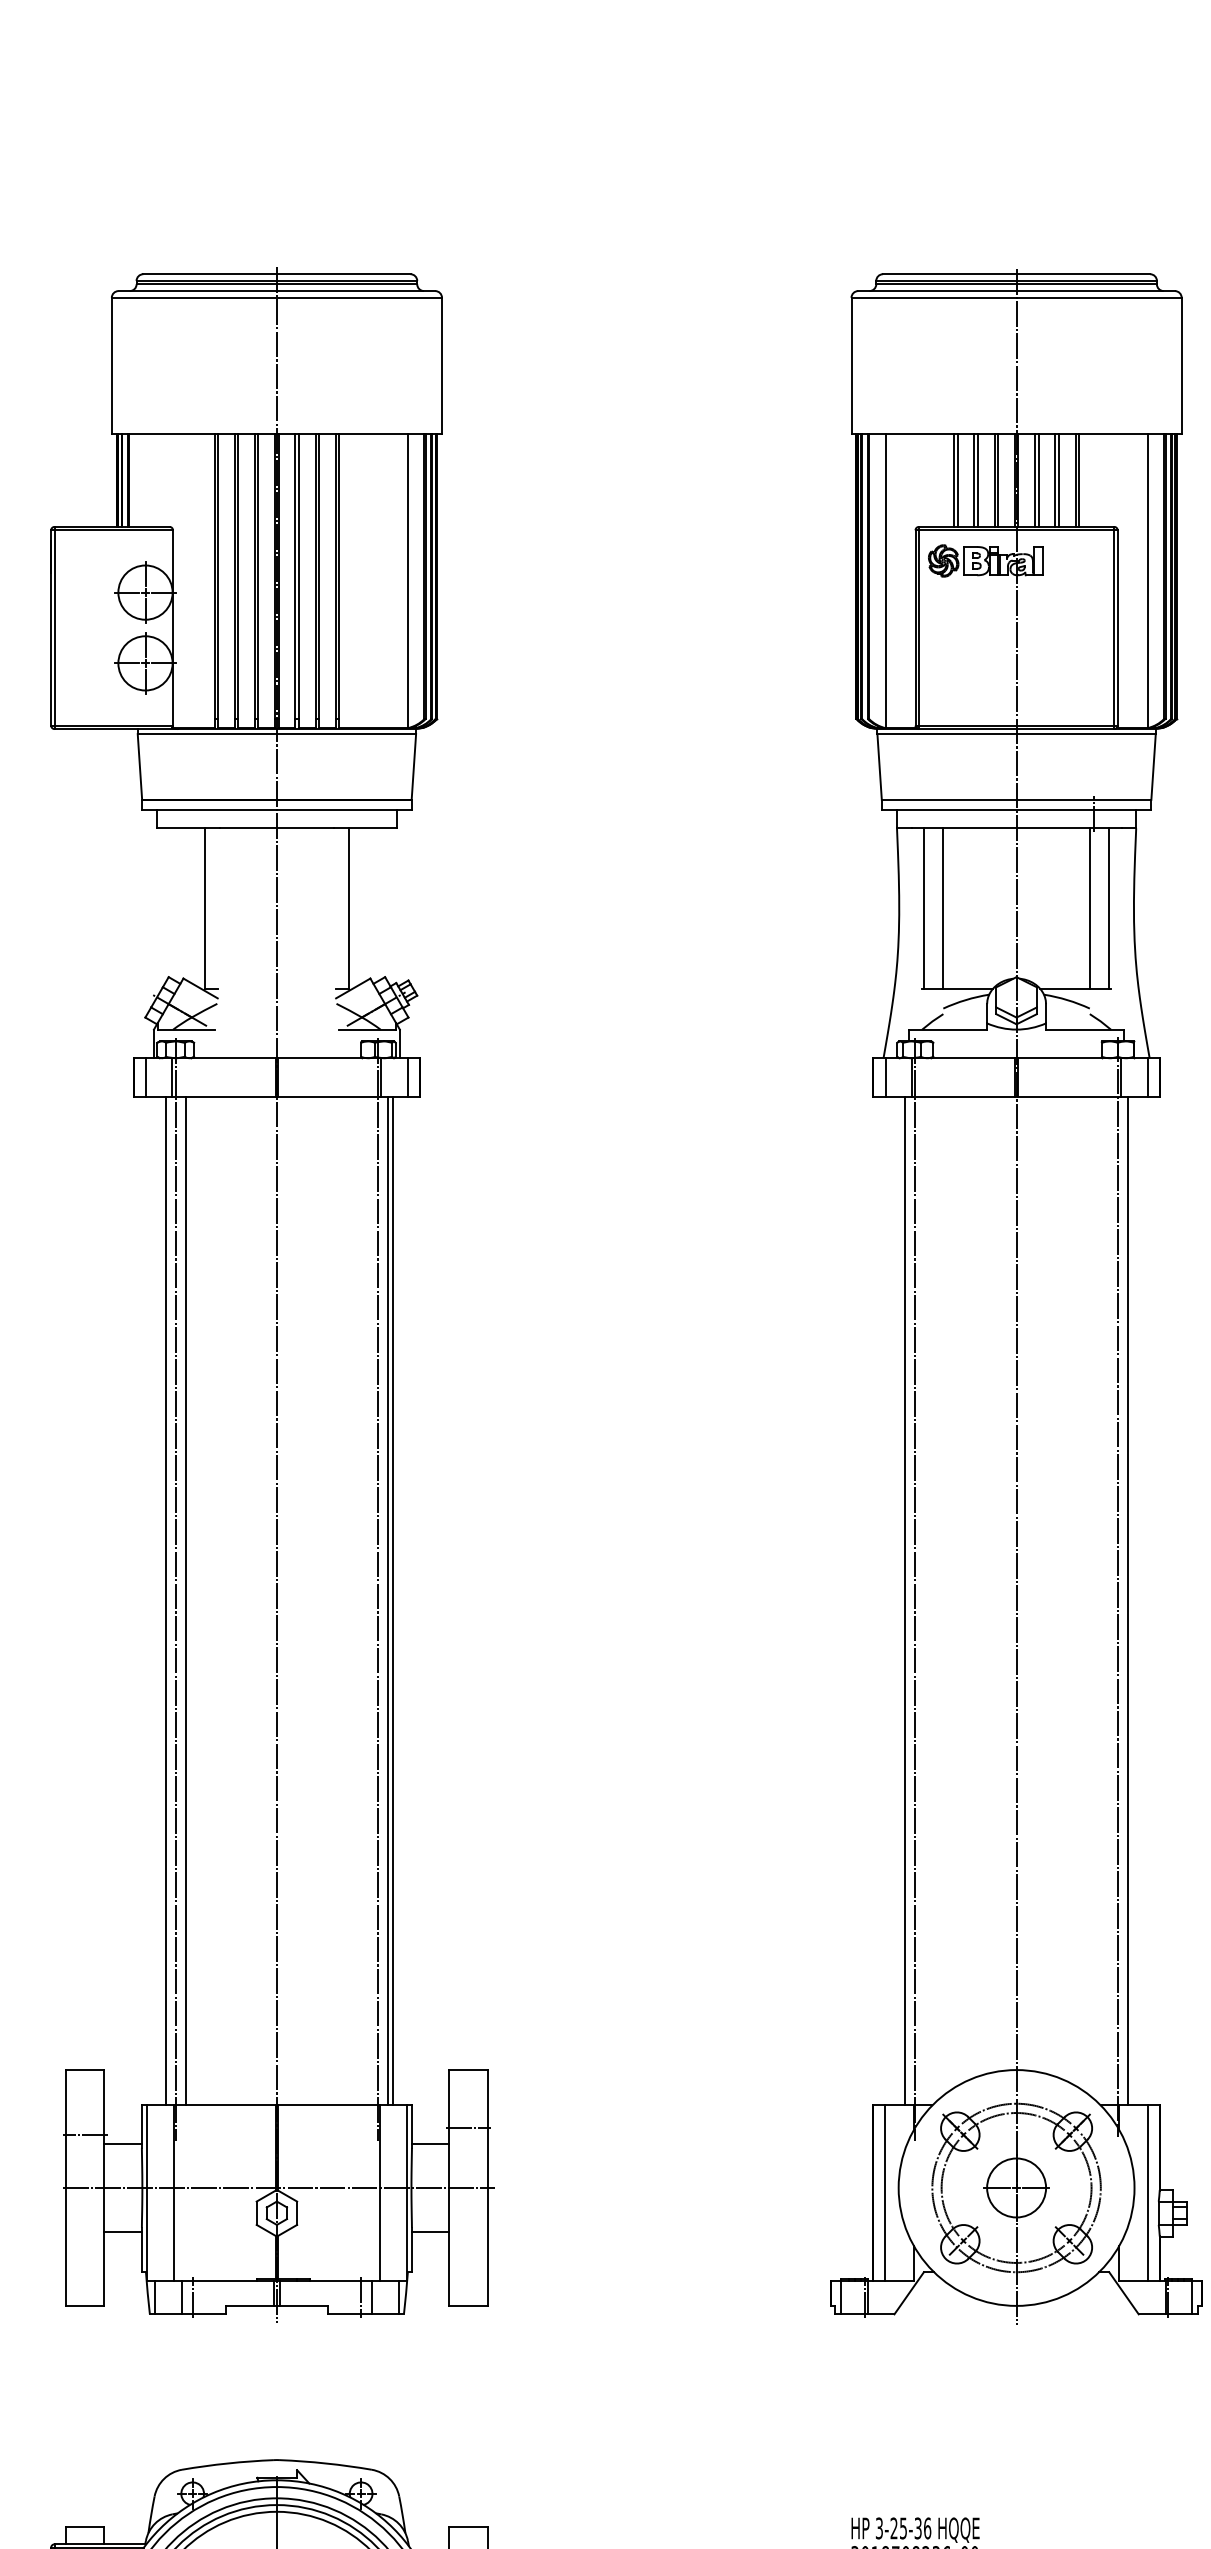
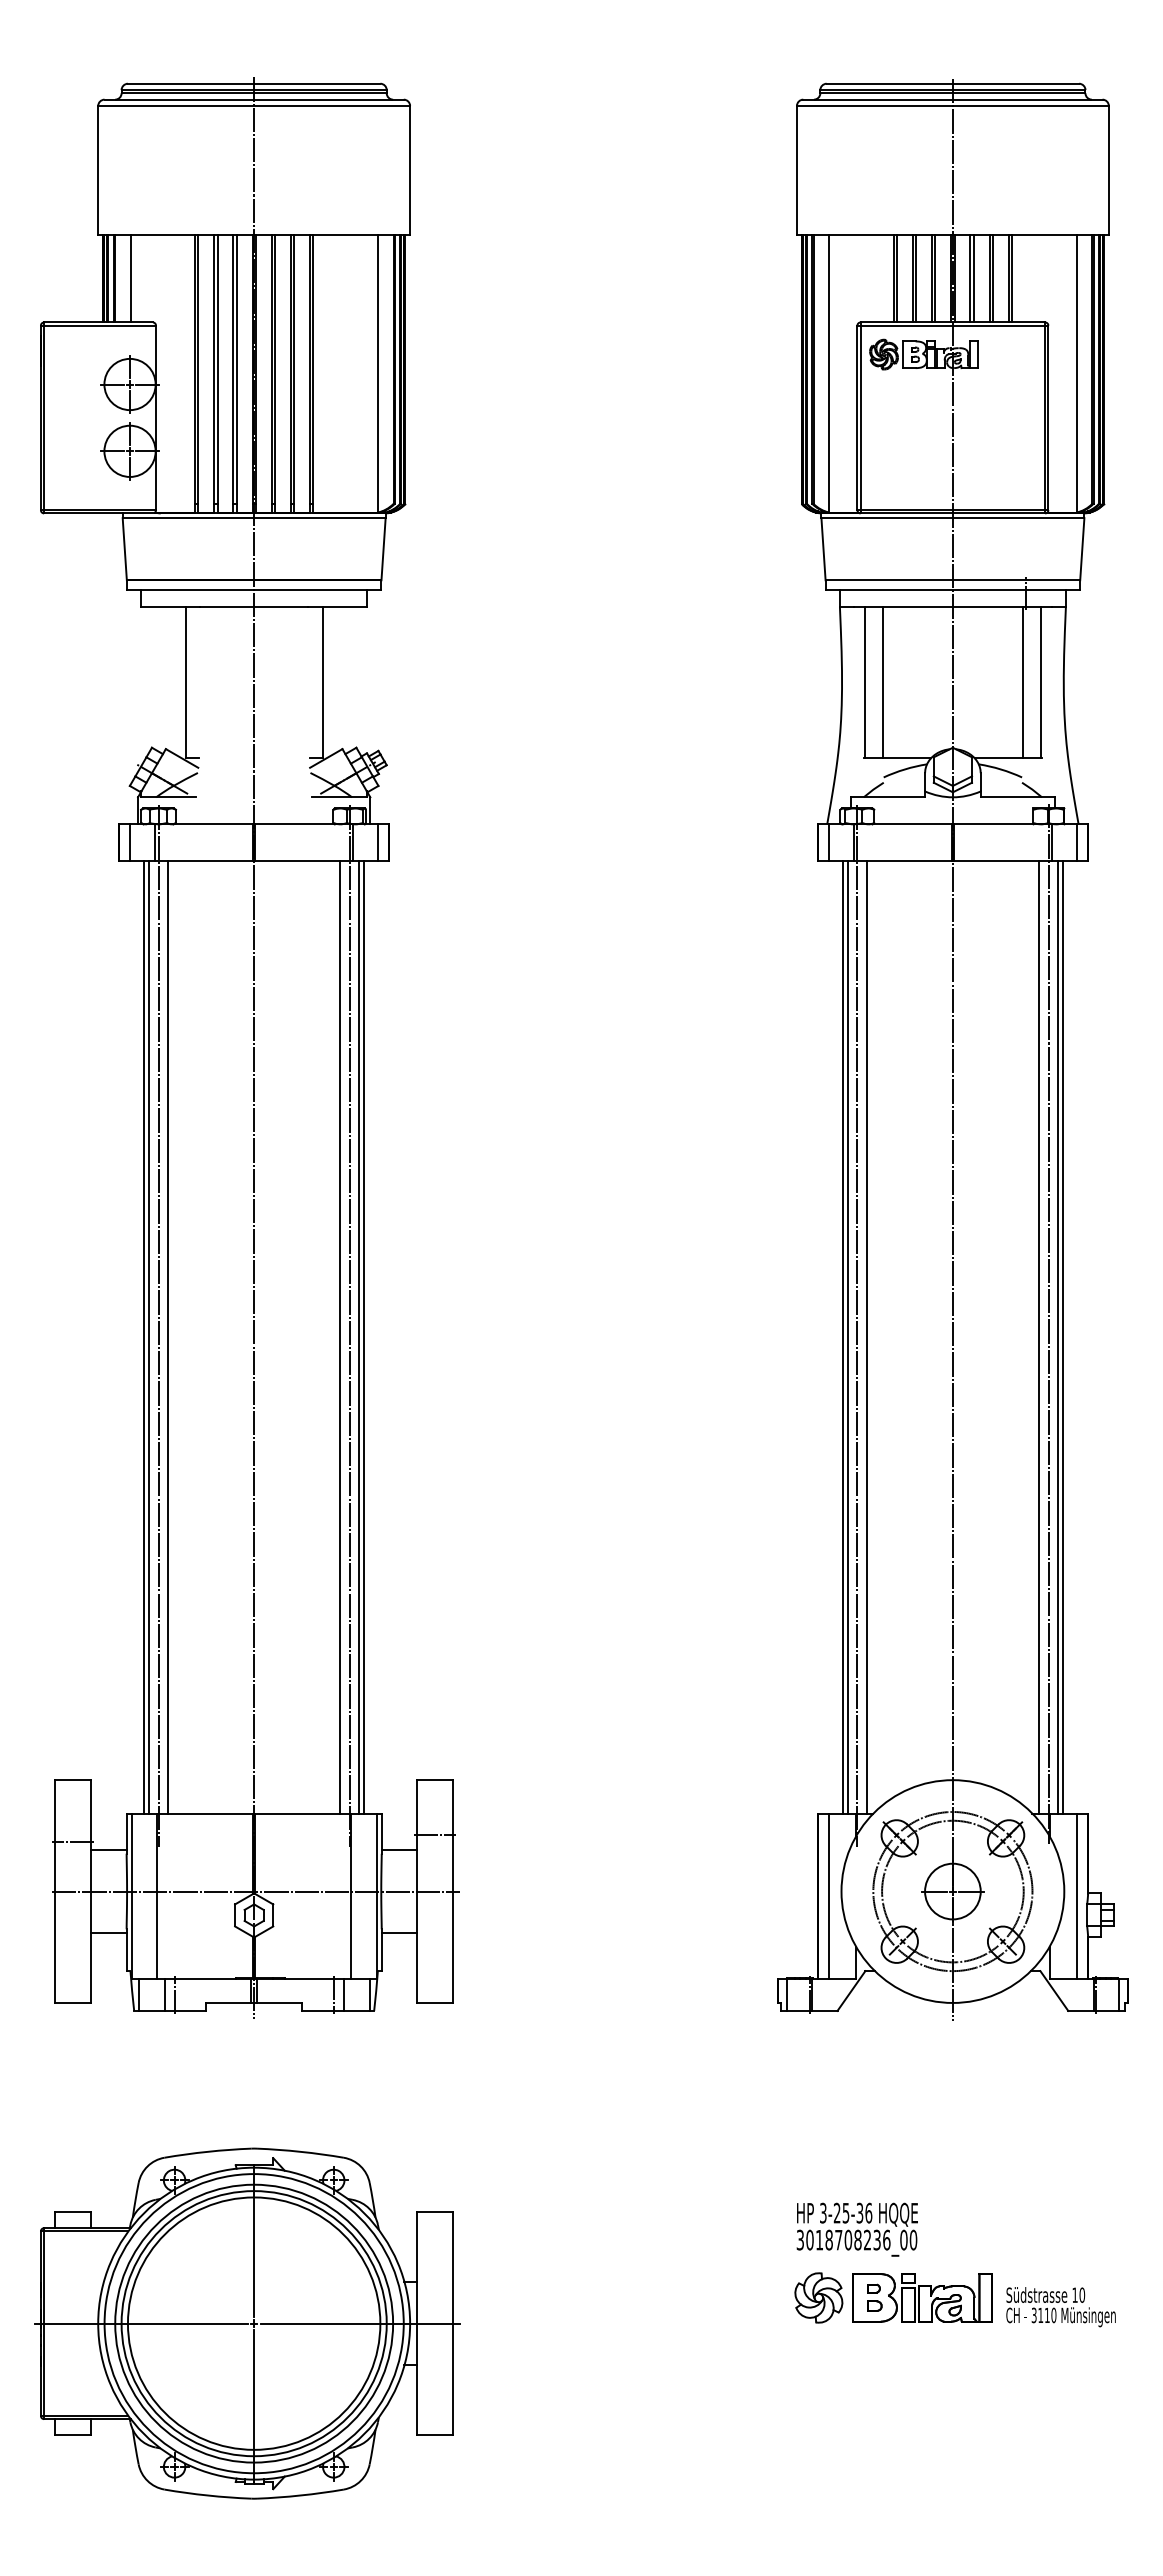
line: (145, 480) -> (130, 278), added
line: (160, 1600) -> (144, 1336), added
line: (368, 1600) -> (340, 1336), added
line: (900, 1600) -> (843, 1336), added
line: (925, 1600) -> (866, 1336), added
line: (1108, 1600) -> (1039, 1336), added
line: (1132, 1600) -> (1062, 1336), added

